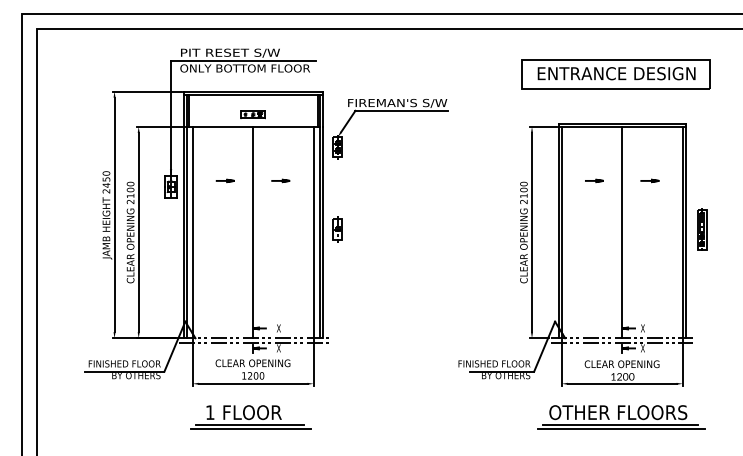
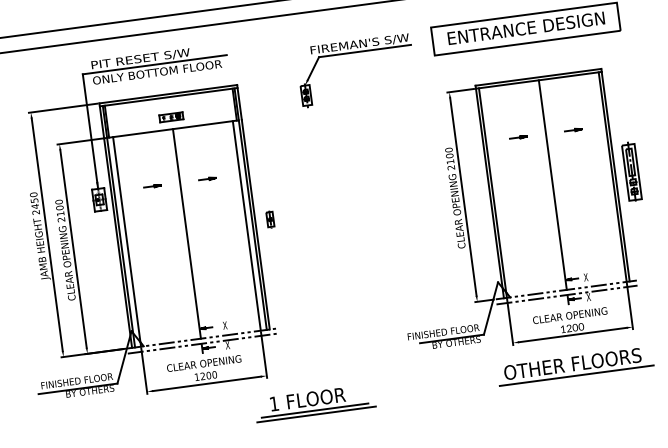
part: (390, 111) -> (353, 53), moved
part: (337, 229) -> (270, 219), size x0.7
part: (702, 229) -> (631, 171), size x1.4
part: (250, 417) -> (314, 403), moved
line: (621, 428) -> (578, 379), removed

